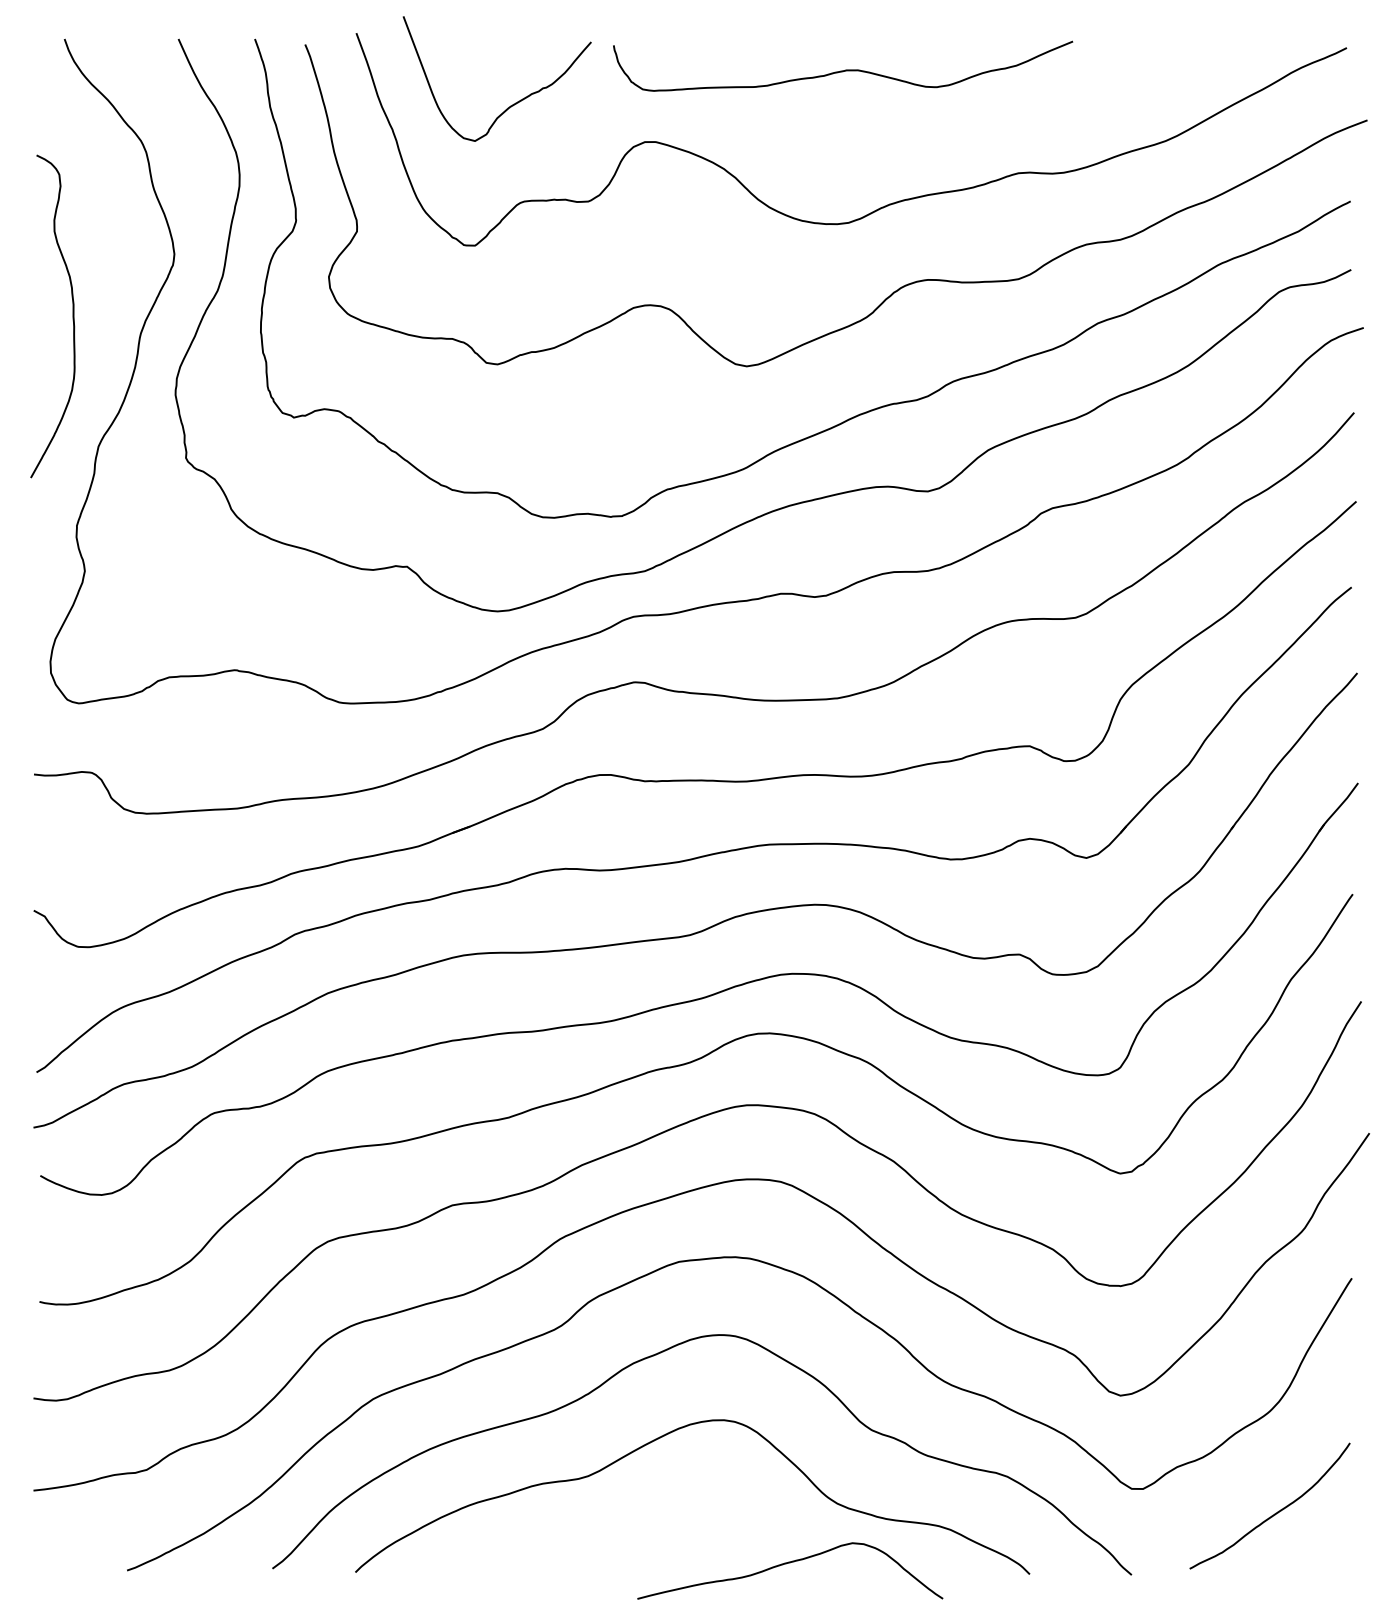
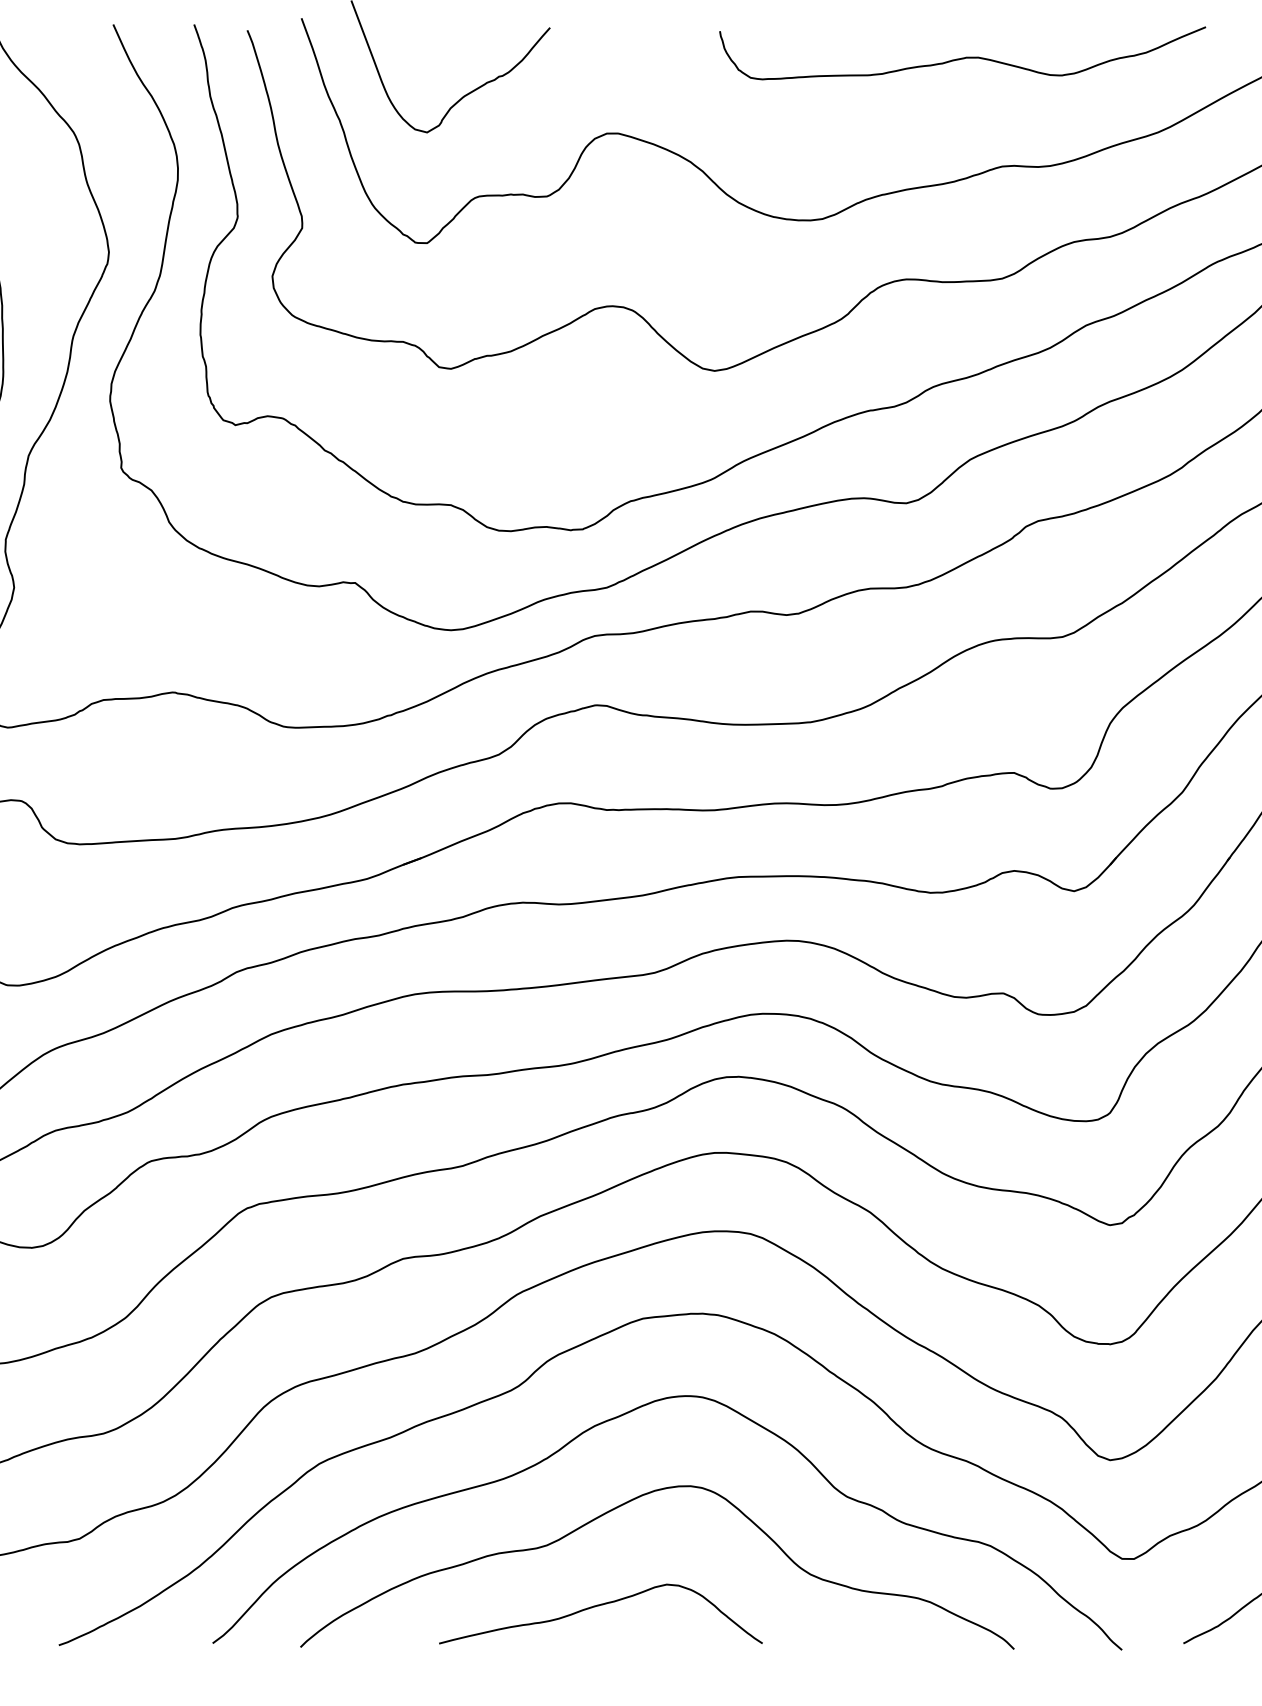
curve: (845, 69) -> (965, 56), moved
curve: (790, 1563) -> (601, 1606), moved

